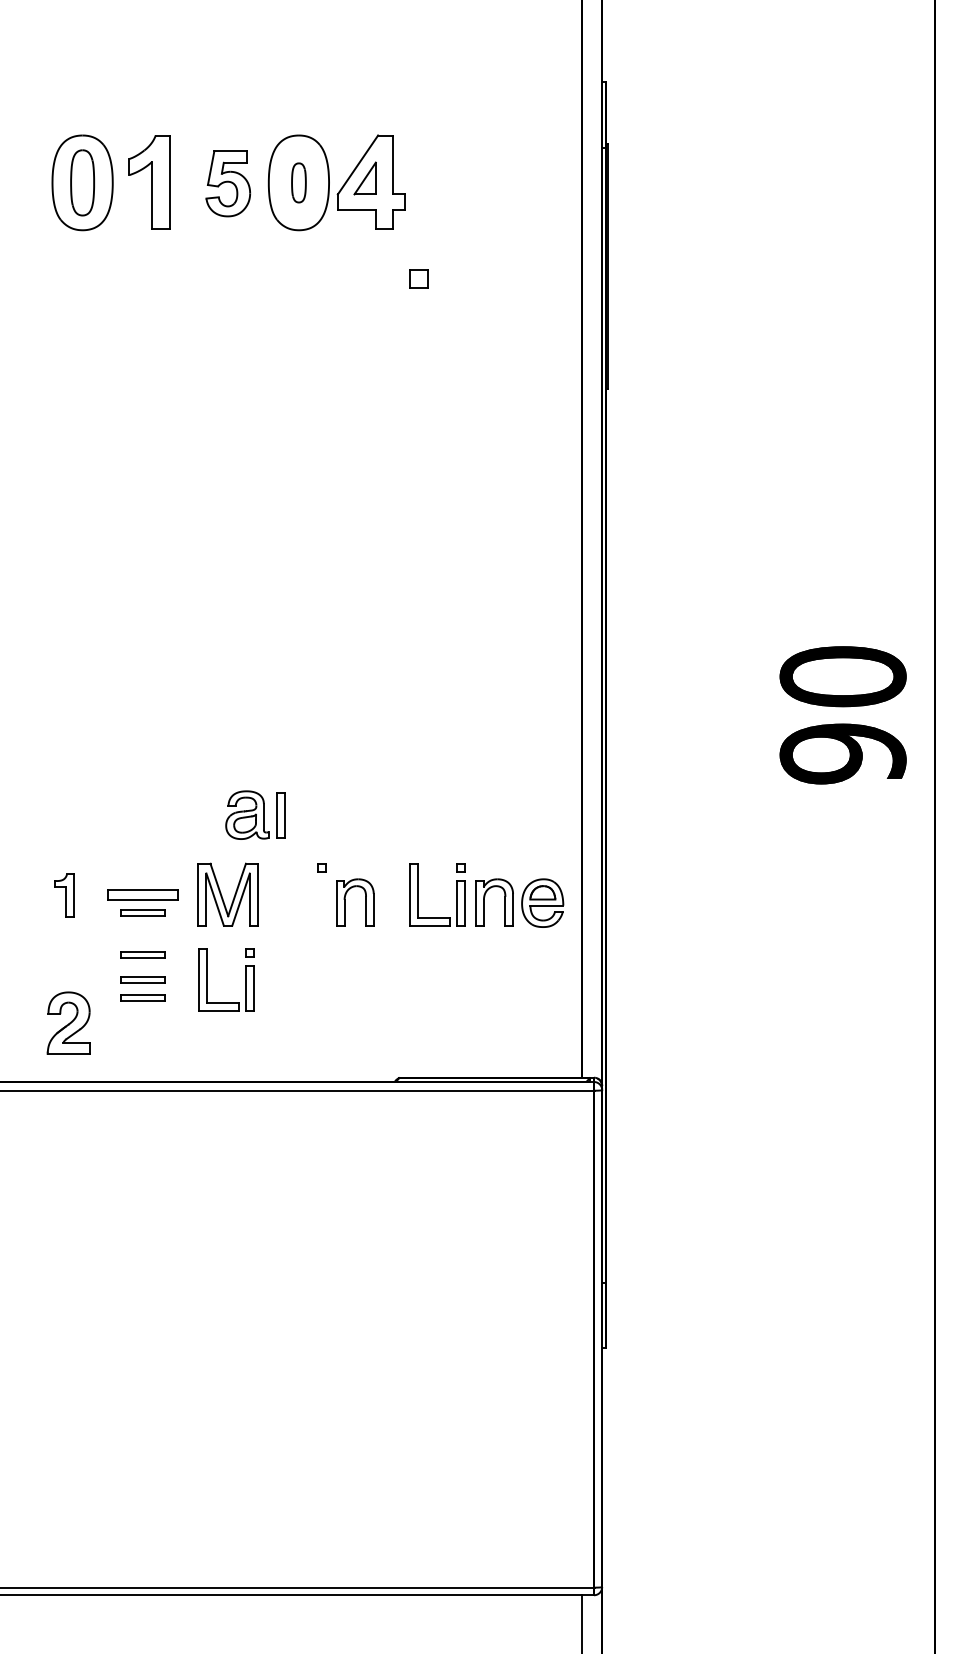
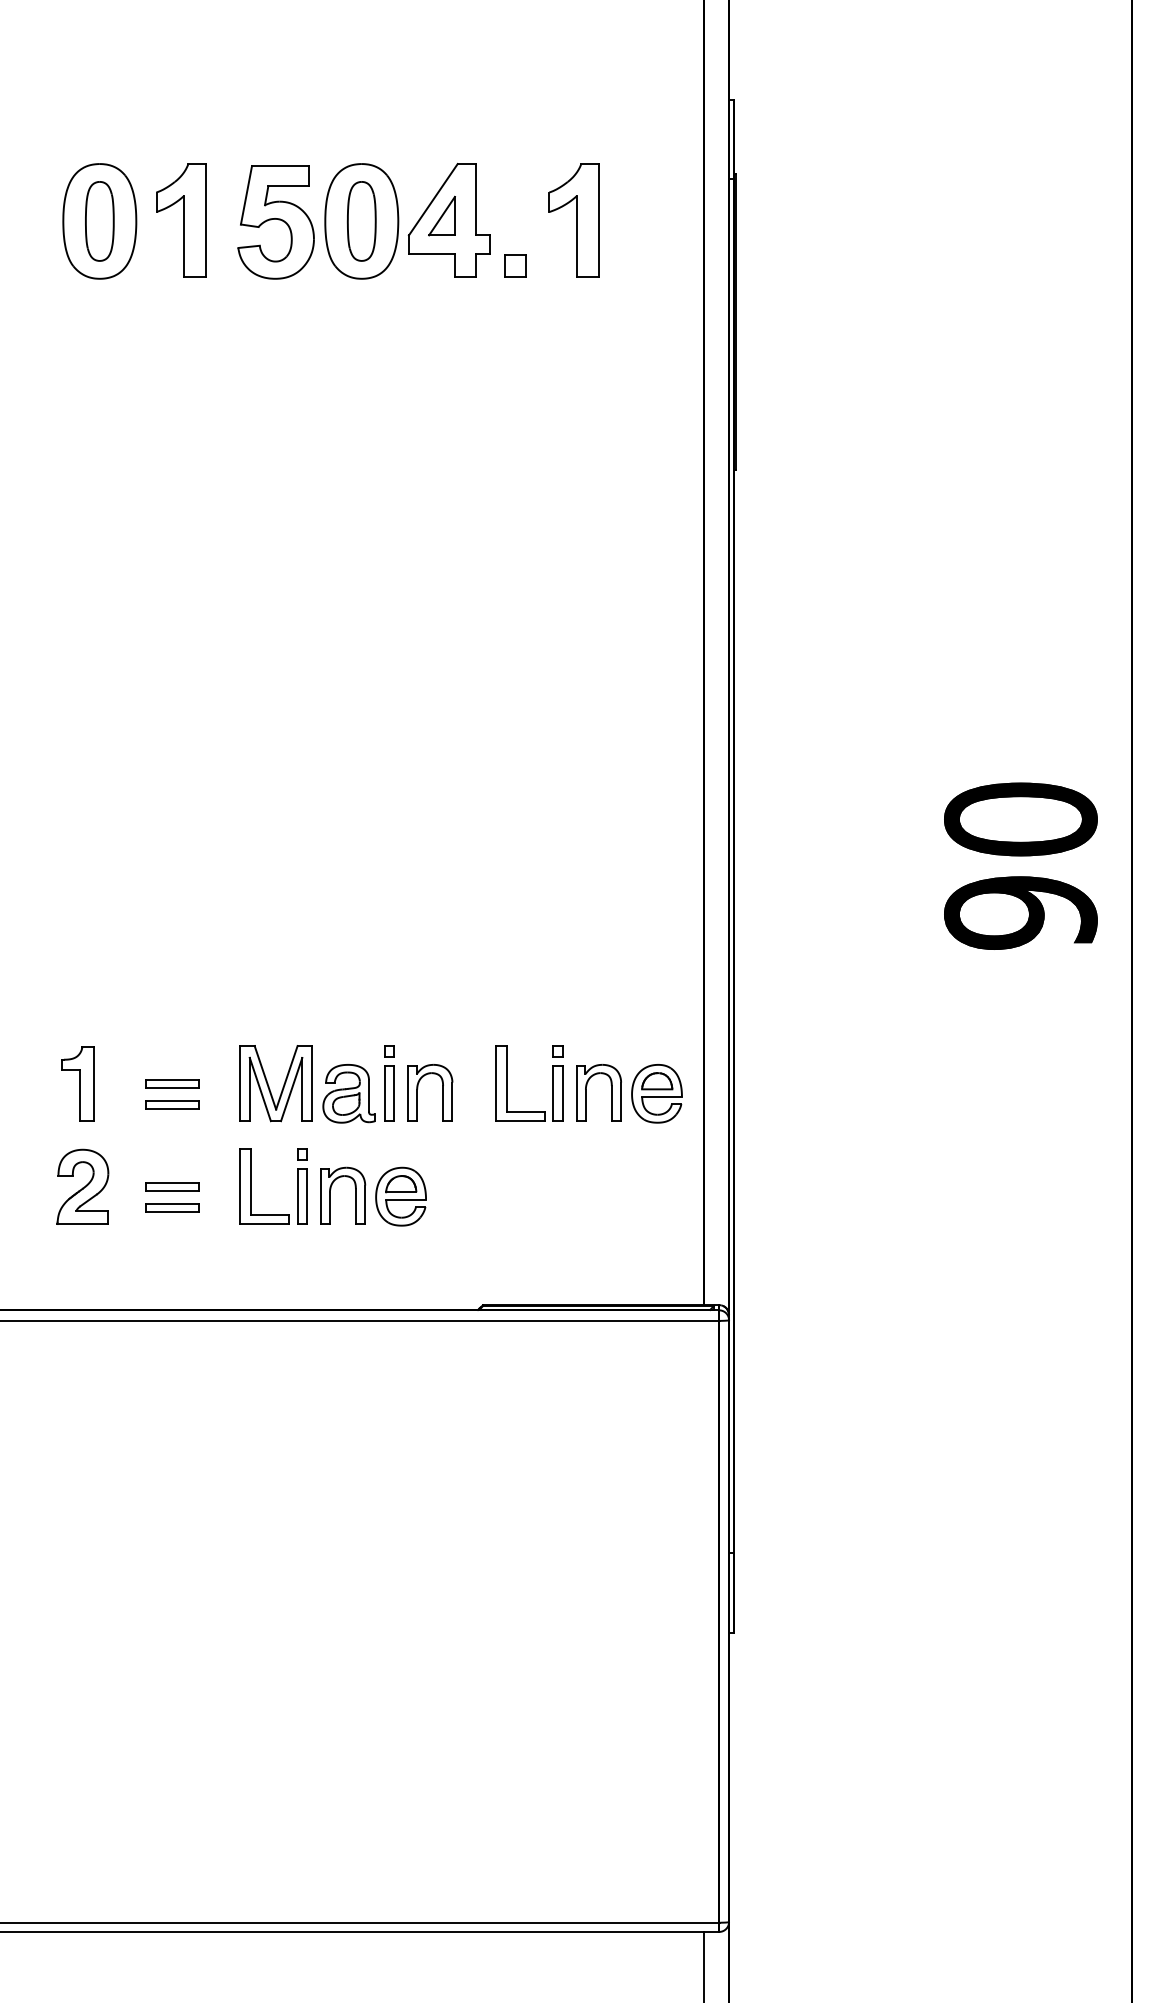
part: (298, 182) -> (361, 220), size x1.67
part: (474, 182) -> (574, 220), added
part: (228, 183) -> (276, 222), size x1.43
part: (418, 278) -> (515, 265), moved
part: (255, 814) -> (358, 1092), moved
part: (64, 894) -> (77, 1083), size x1.43
part: (142, 894) -> (172, 1083), size x0.62
part: (142, 954) -> (172, 1155), removed
part: (308, 987) -> (373, 1195), added
part: (68, 1022) -> (82, 1186), moved

